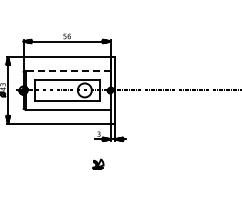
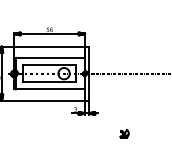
line: (68, 71) -> (50, 58), dashed -> solid
part: (98, 163) -> (124, 133), moved

